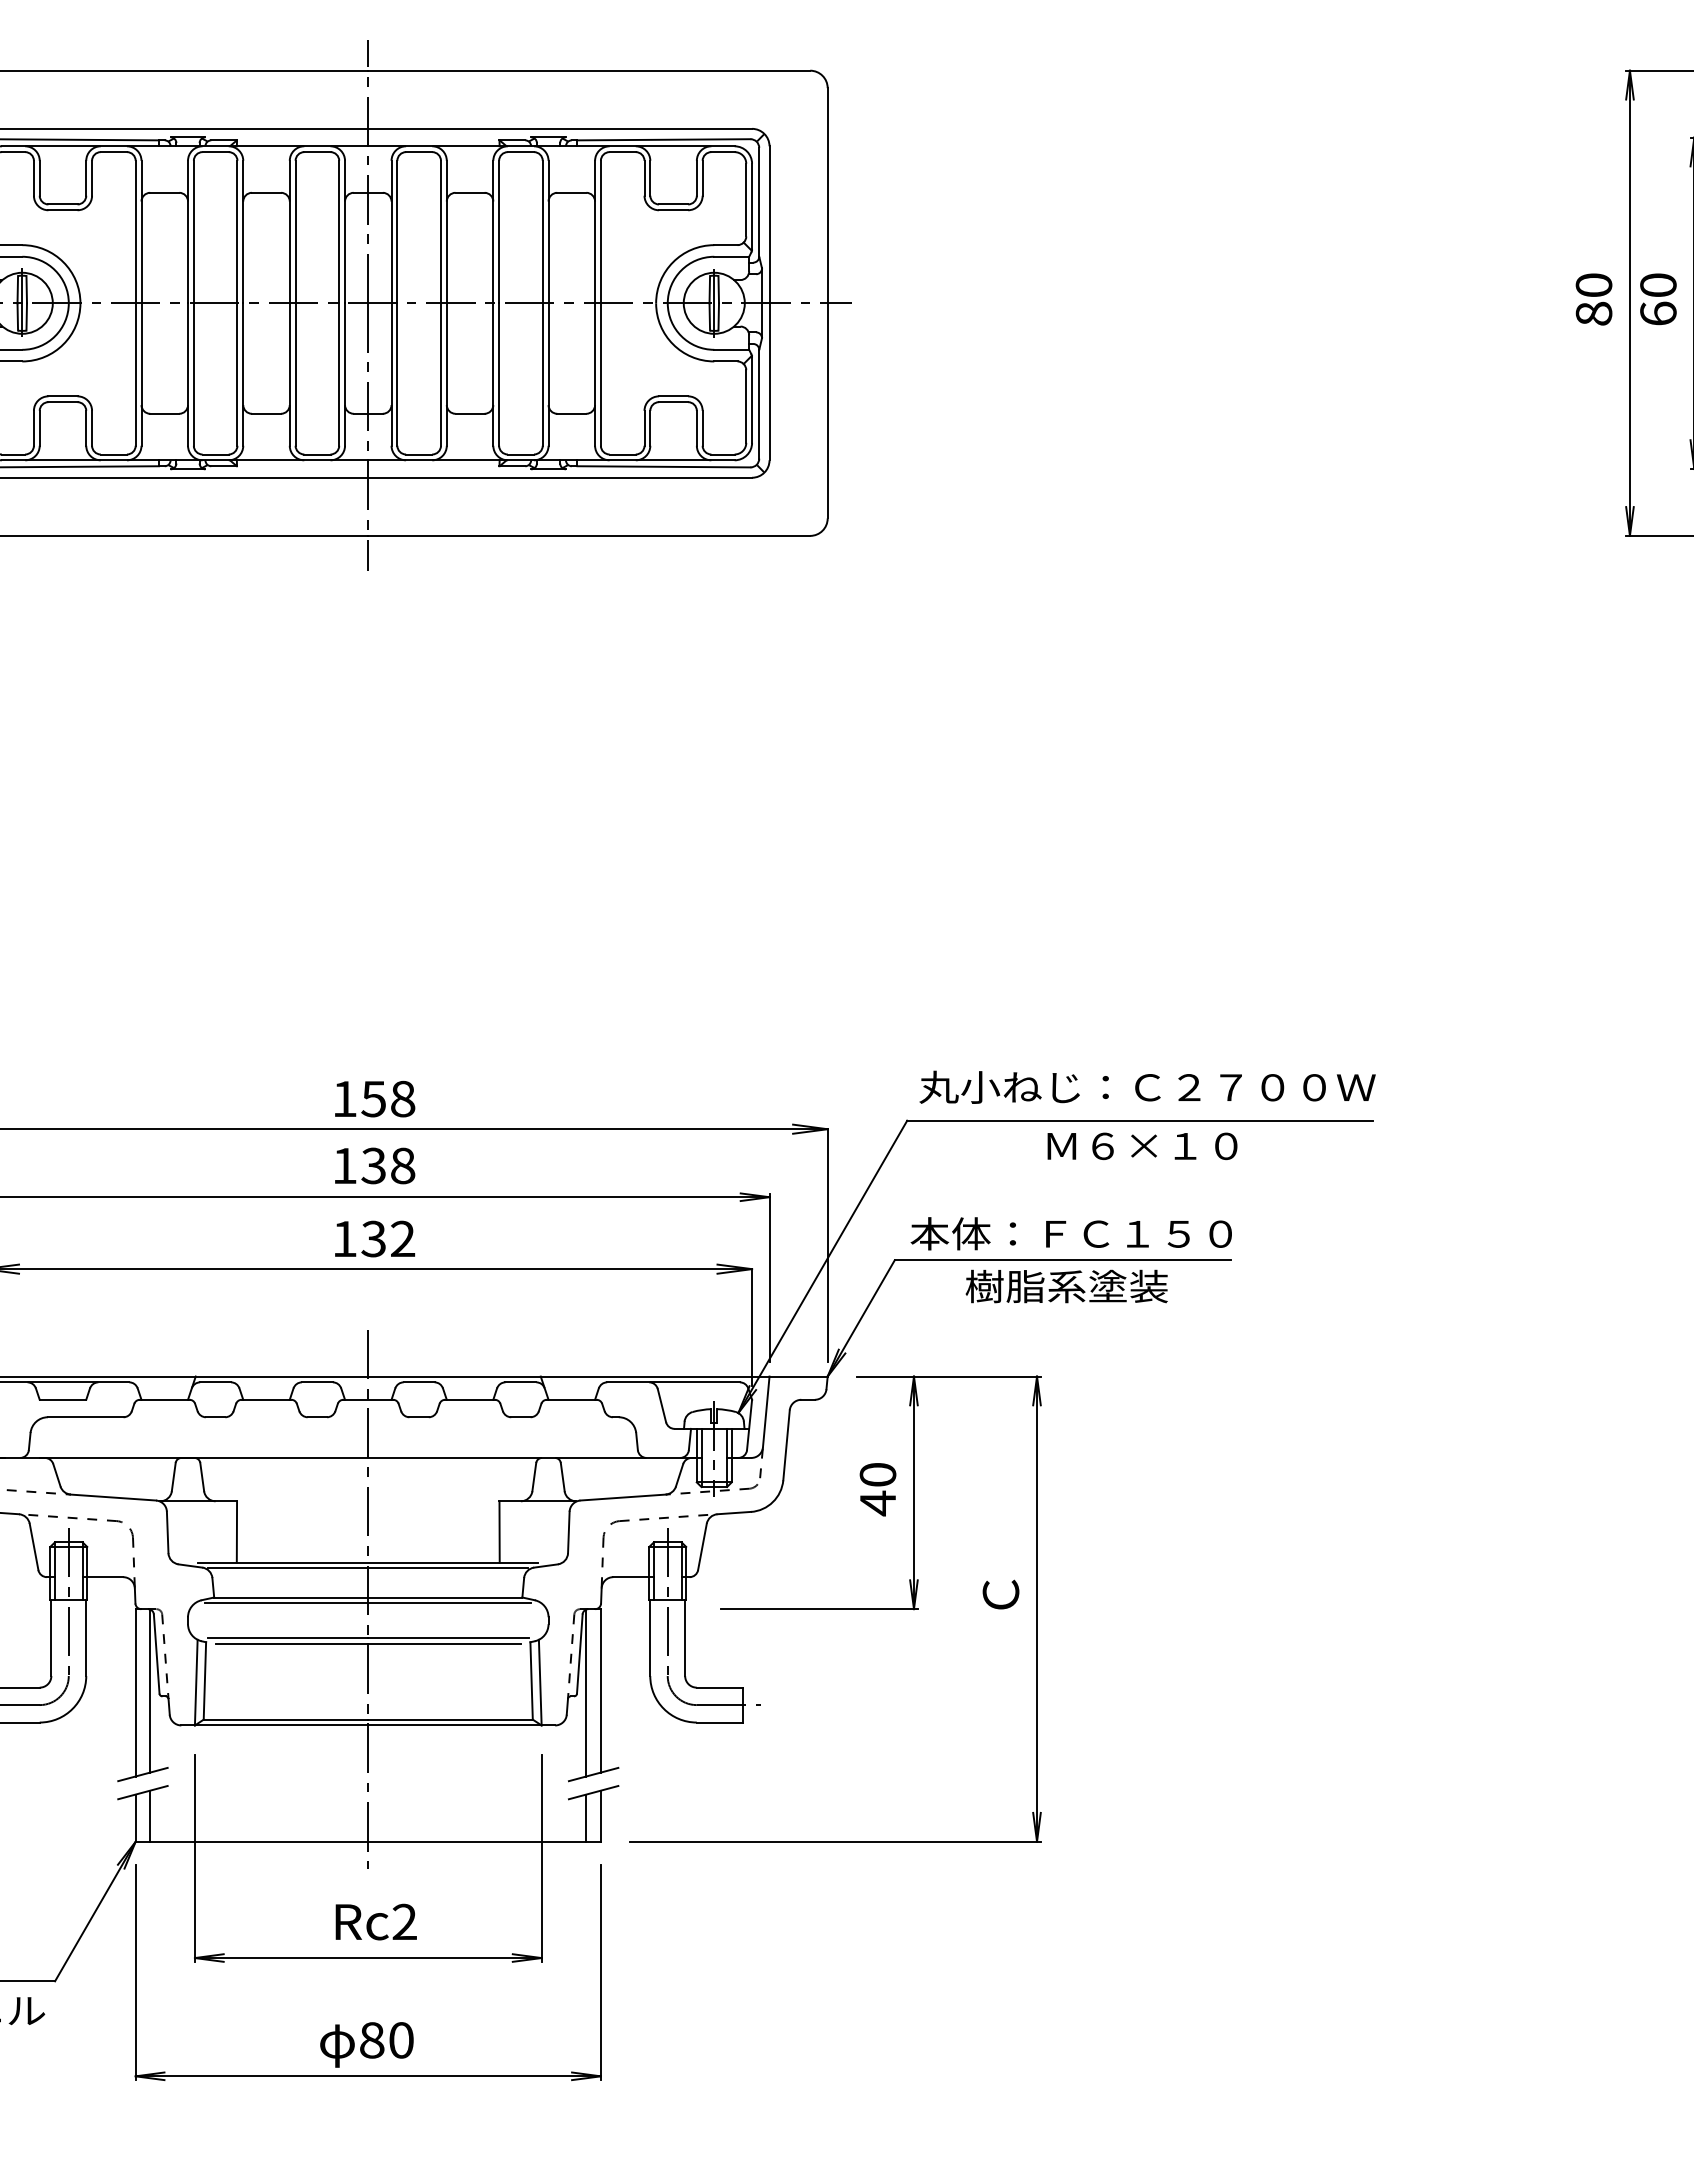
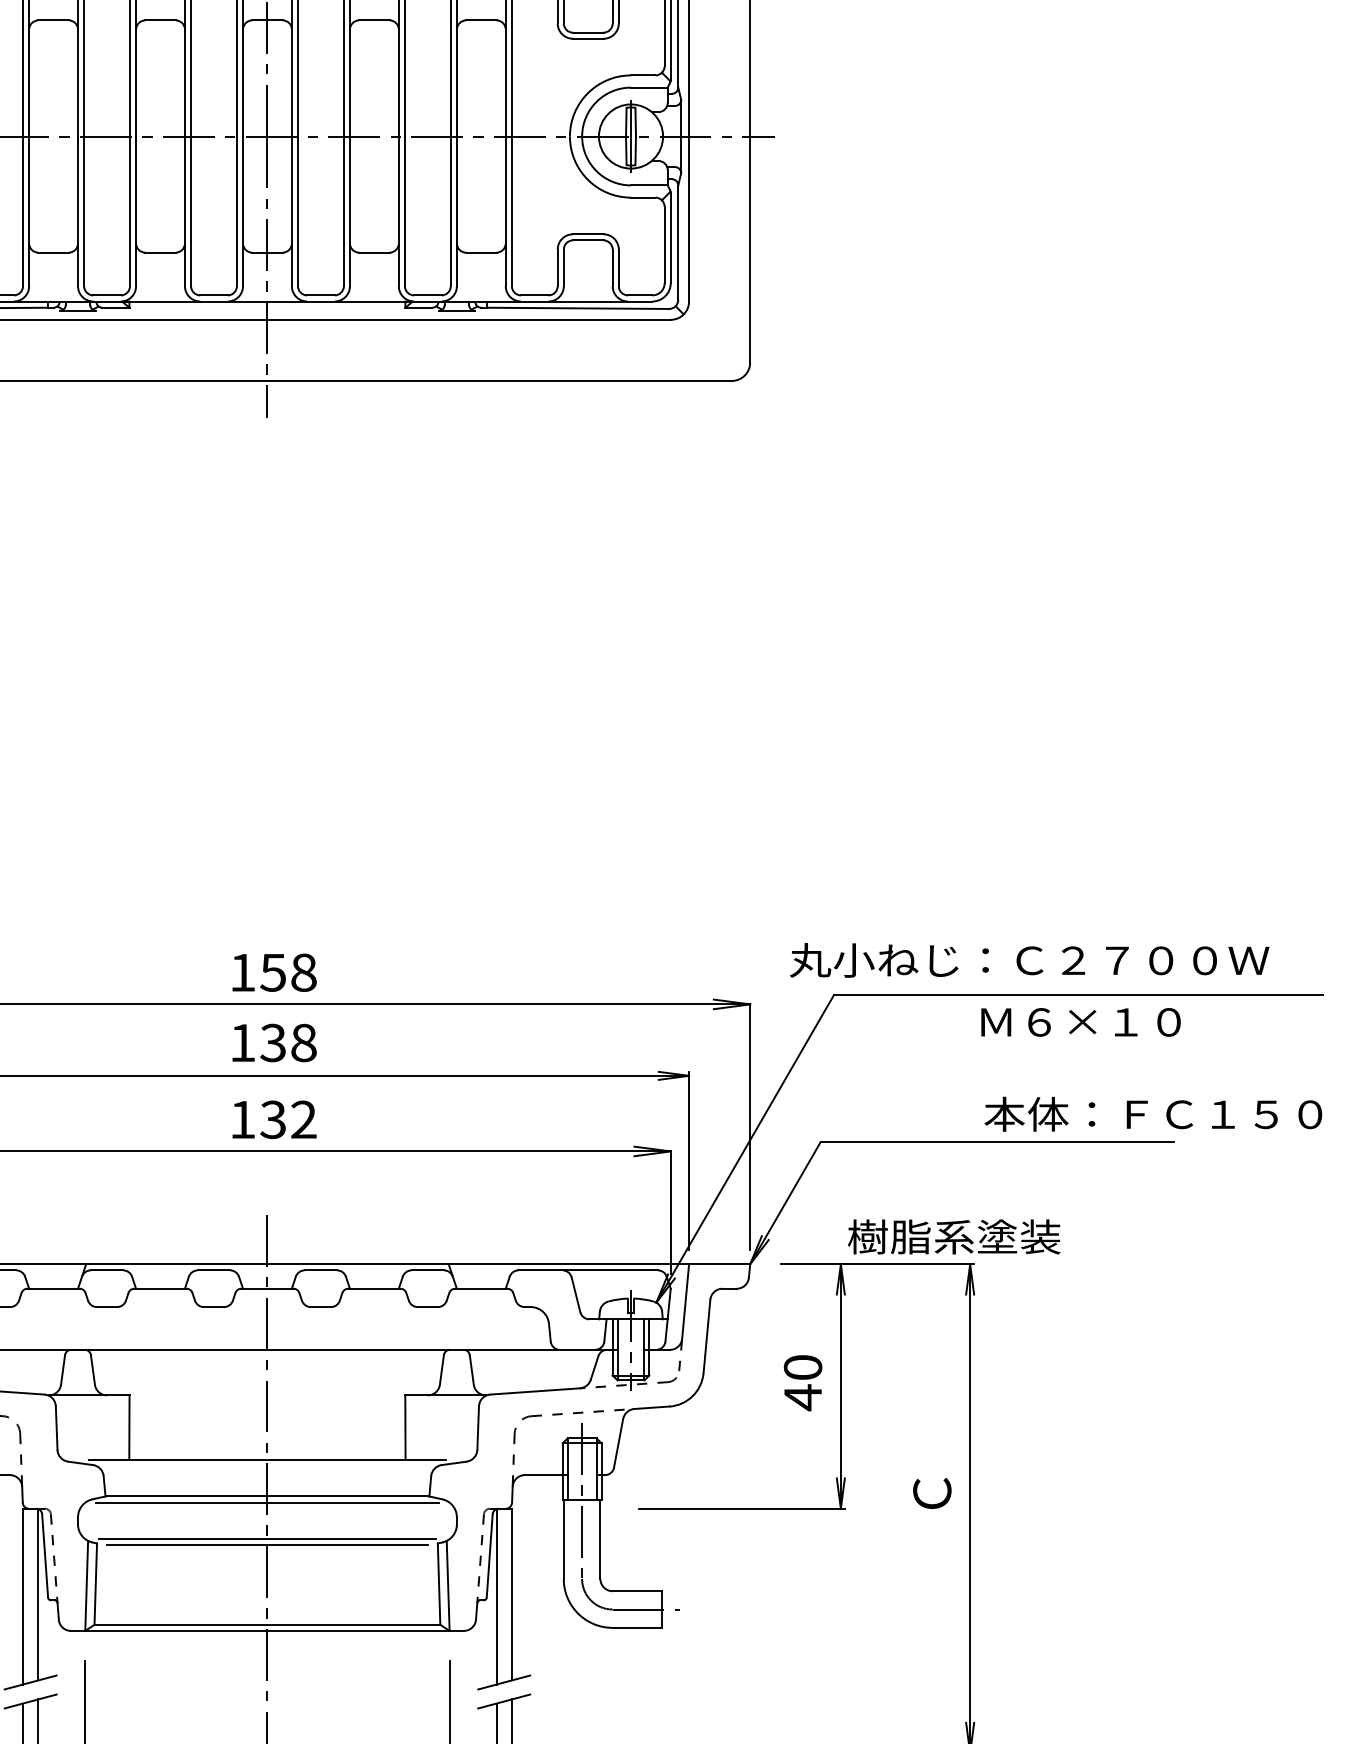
text: (1147, 1086) -> (1029, 959), moved
text: (1070, 1233) -> (1152, 1113), moved
text: (1066, 1286) -> (953, 1236), moved
line: (368, 1568) -> (267, 1465), removed

